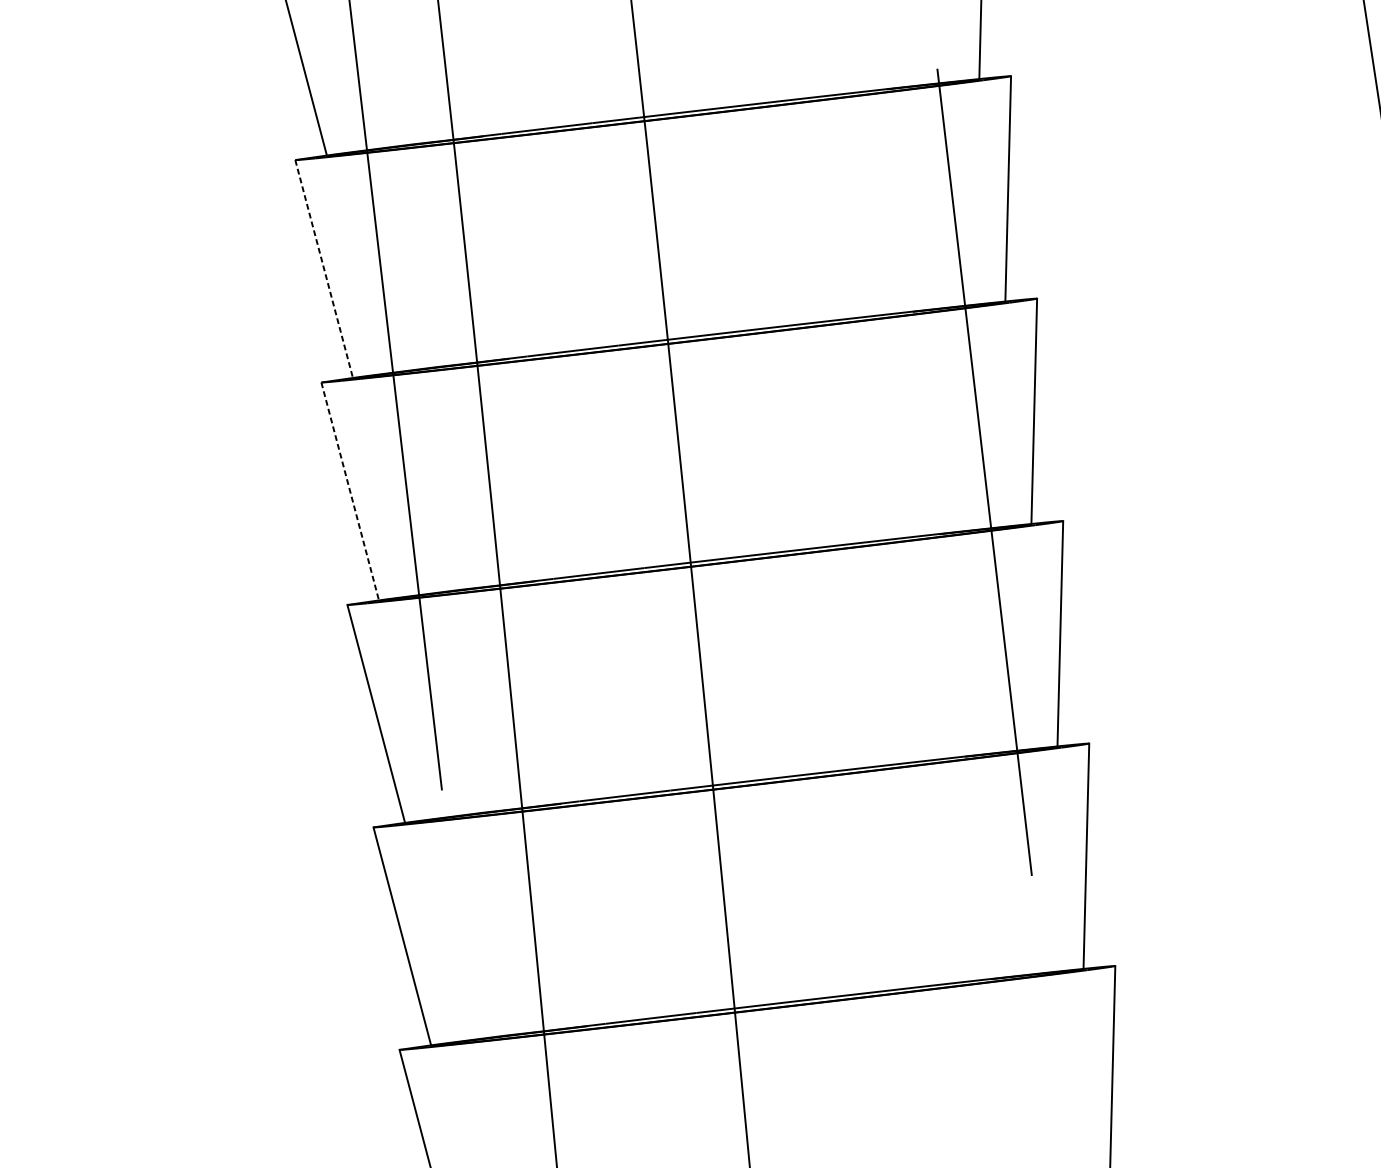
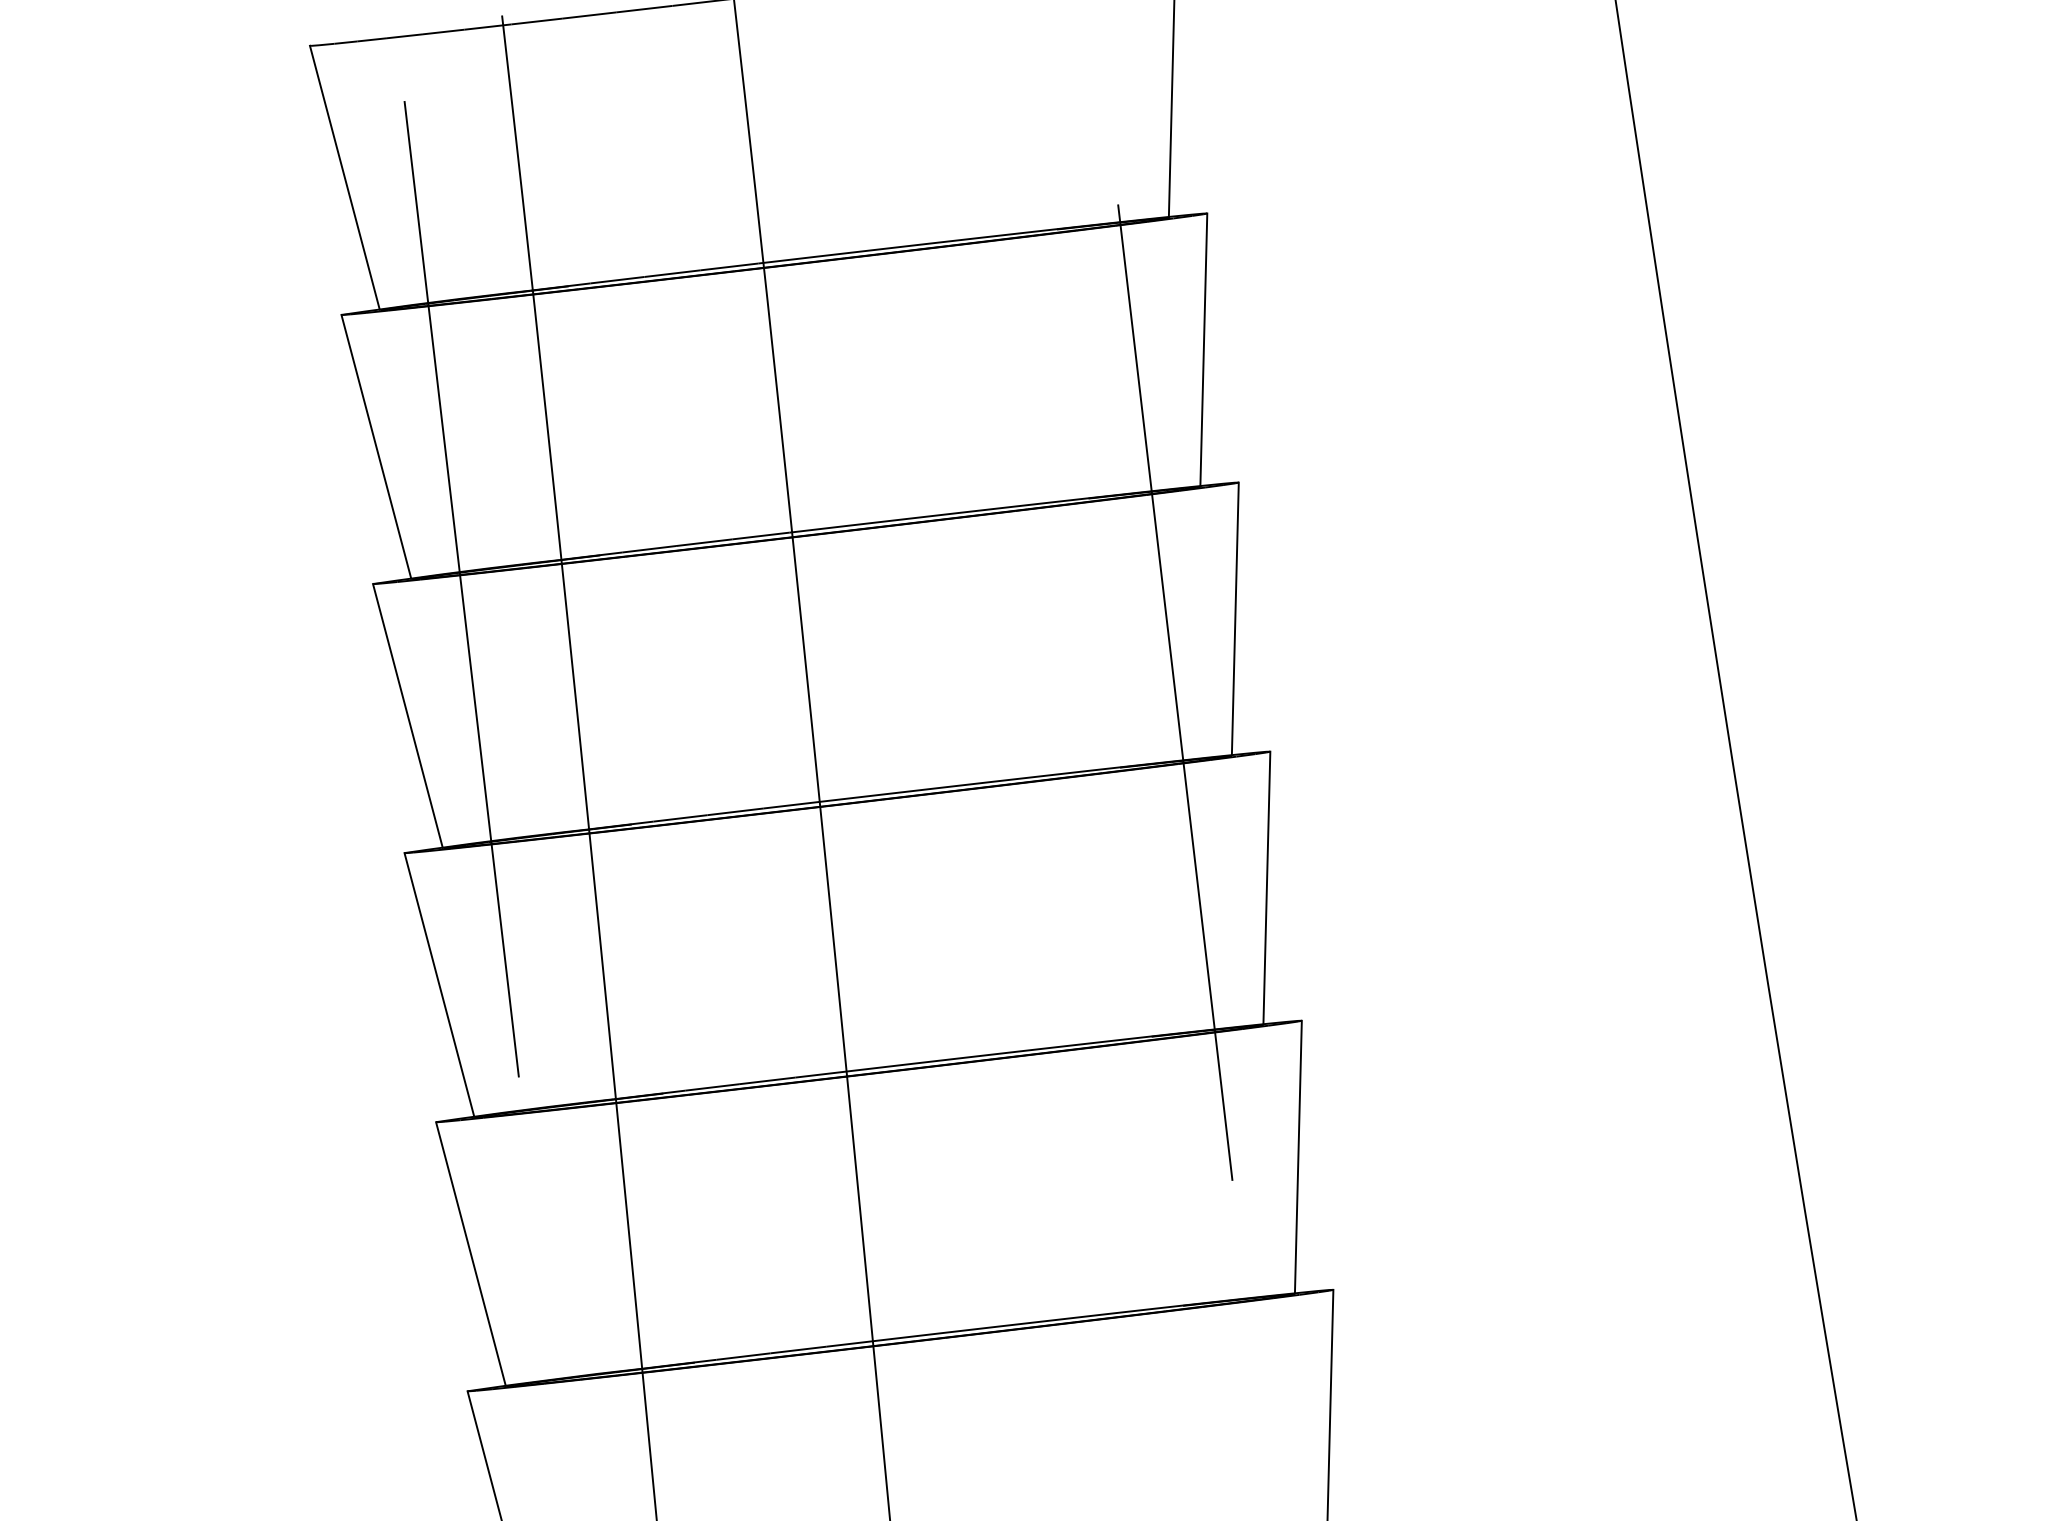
line: (324, 269) -> (376, 447), dashed -> solid
line: (349, 492) -> (407, 716), dashed -> solid

